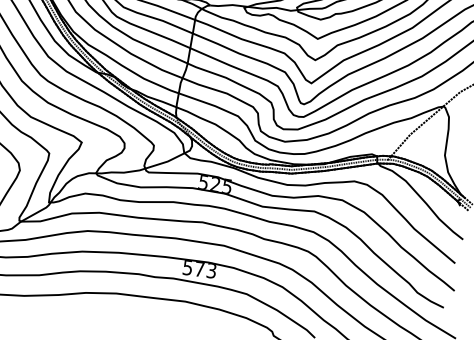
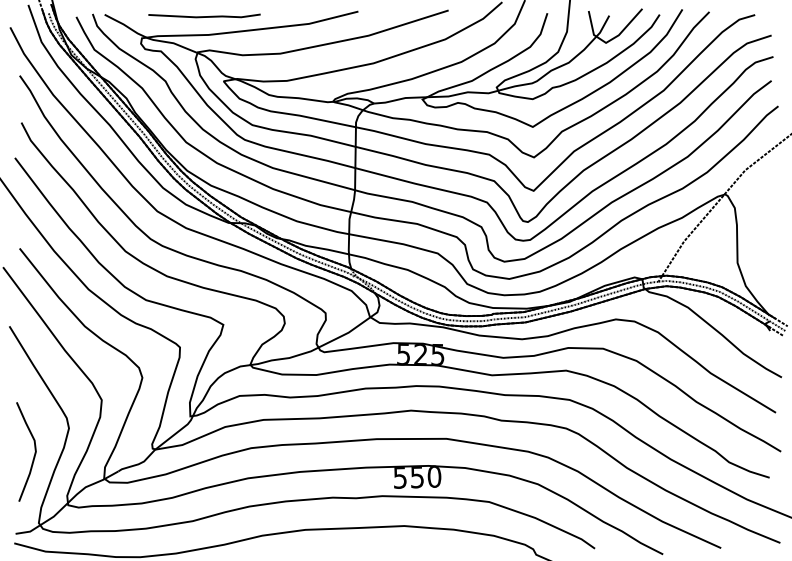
text: (205, 270) -> (425, 477), 573 -> 550

